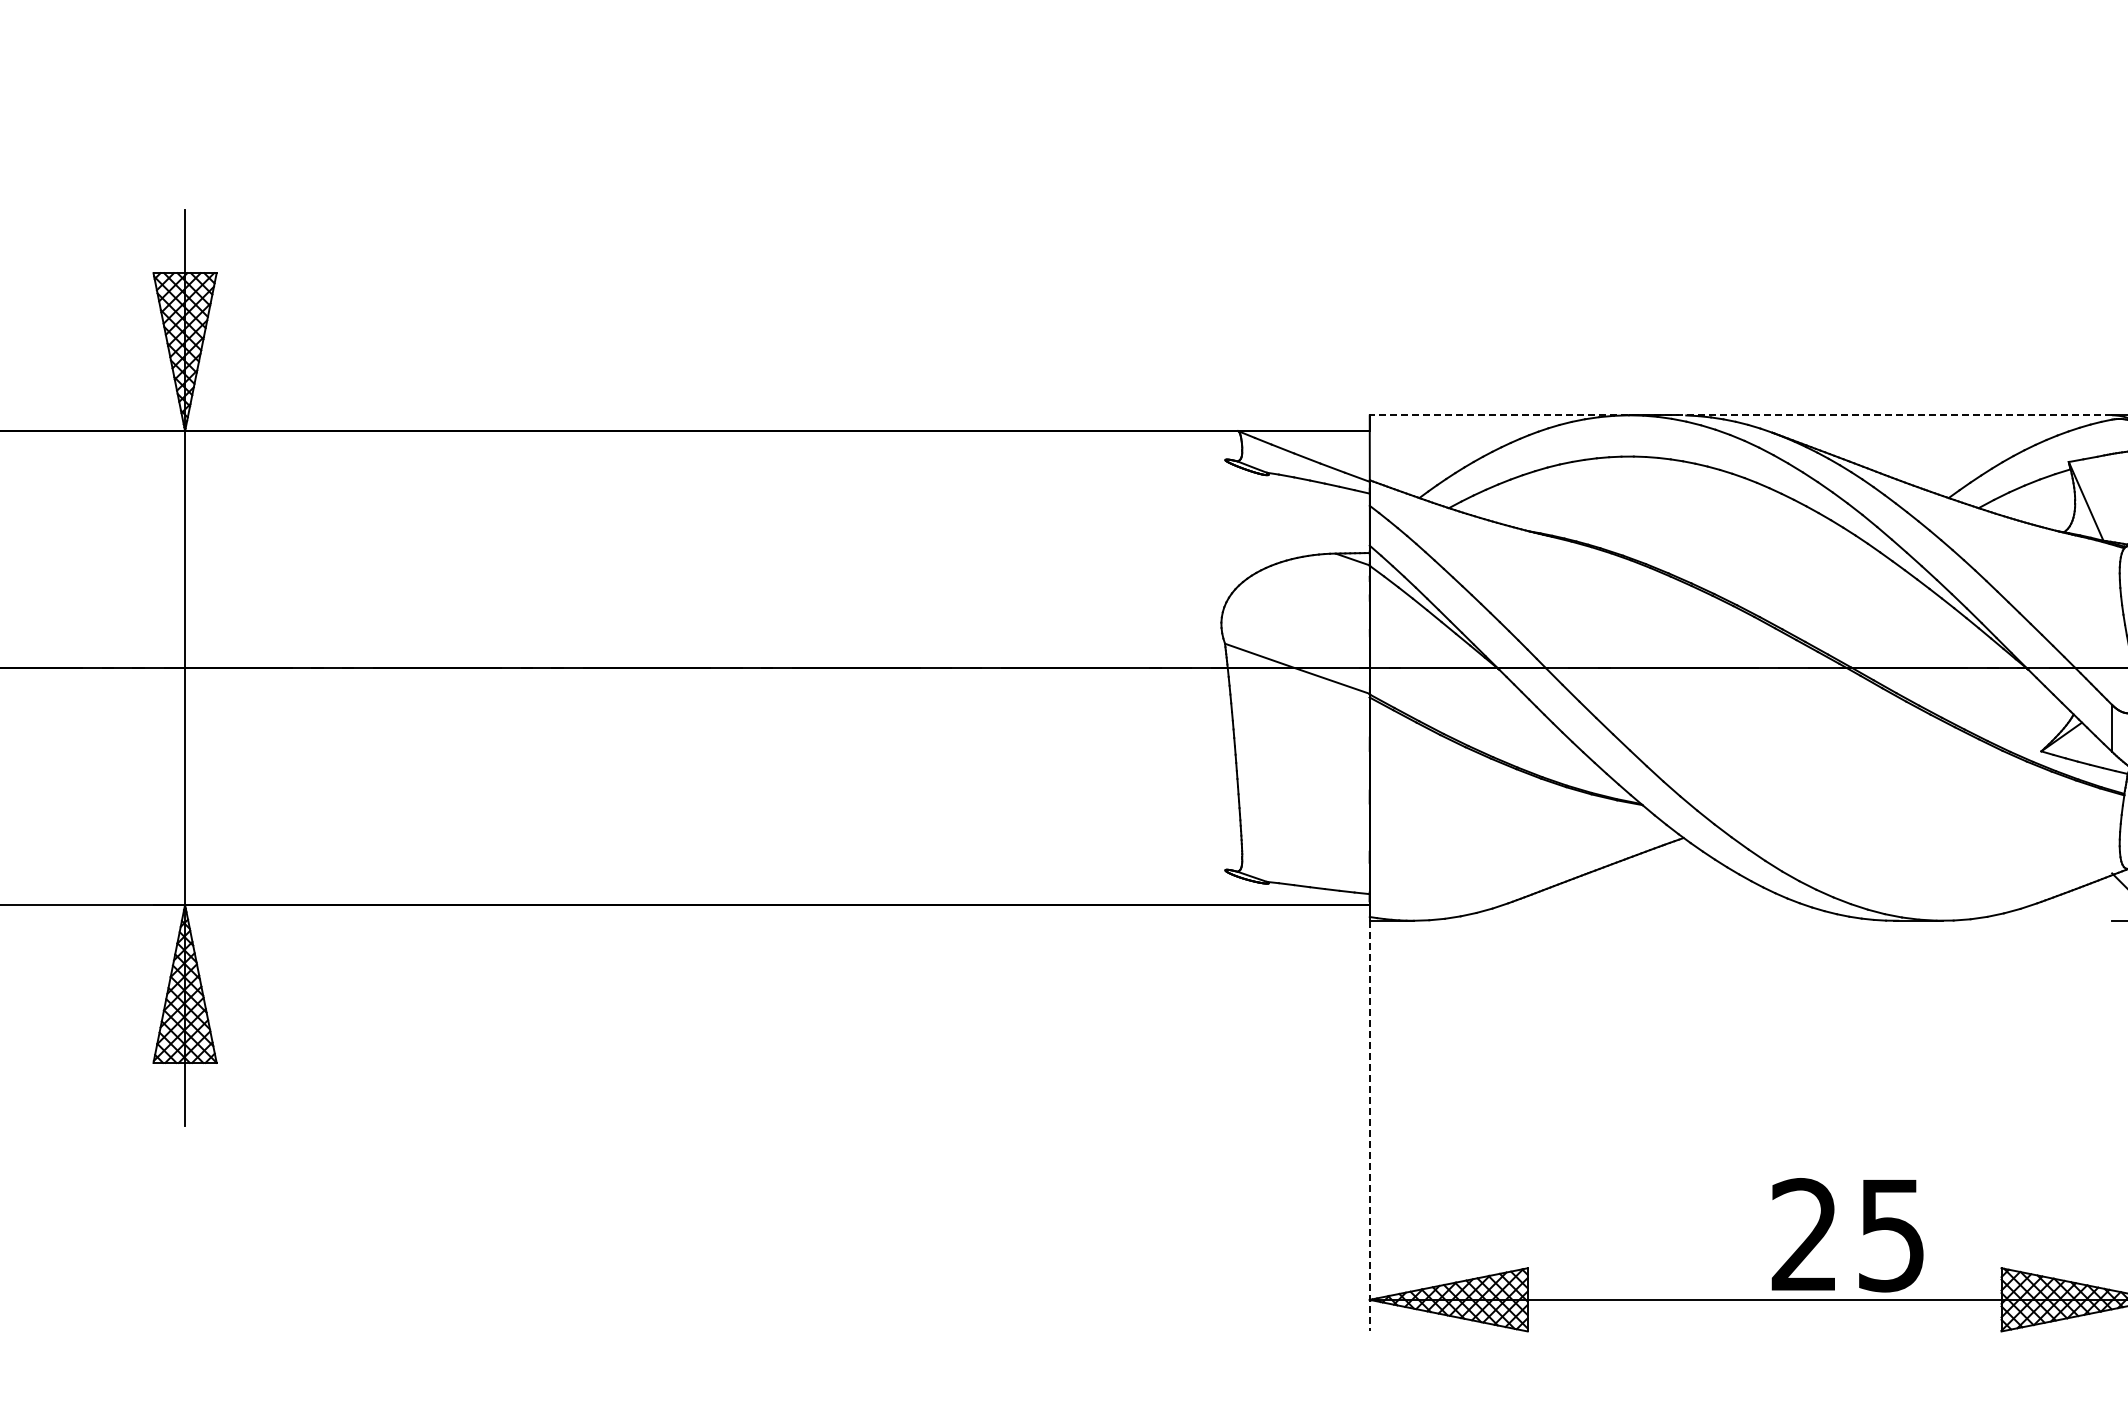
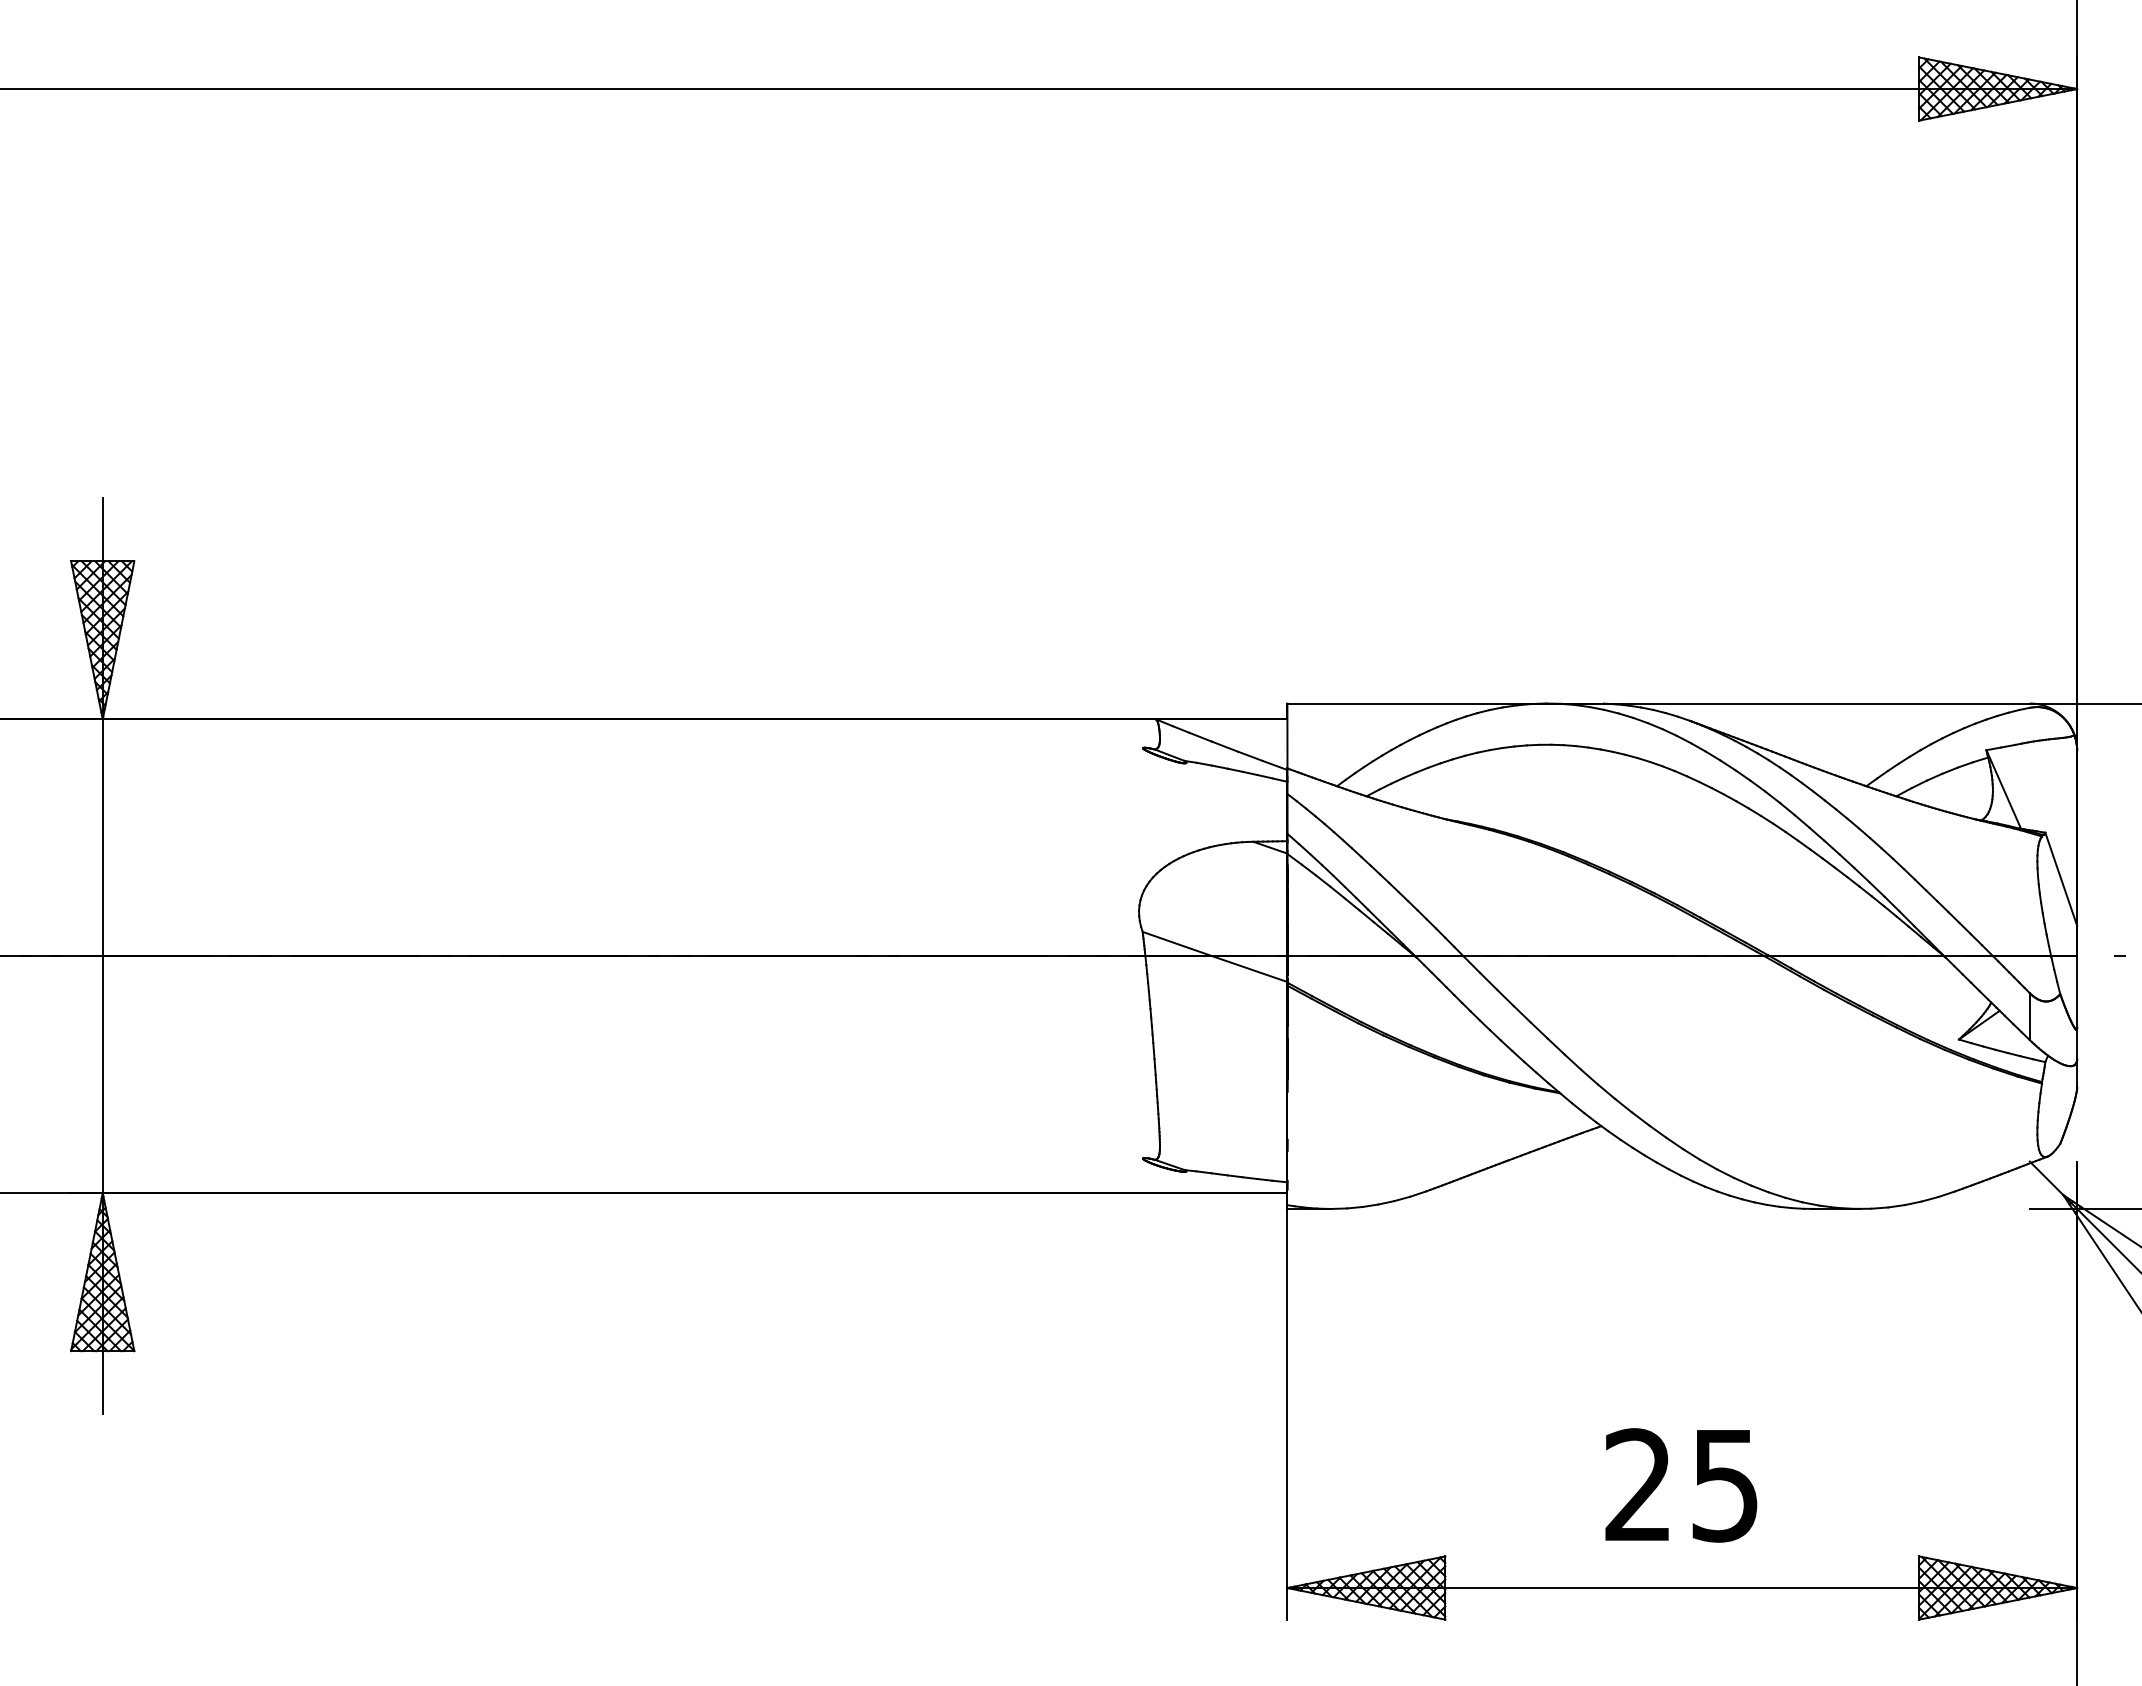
line: (1740, 415) -> (1658, 703), dashed -> solid
line: (1369, 1126) -> (1287, 1414), dashed -> solid
text: (1847, 1235) -> (1681, 1485), moved

